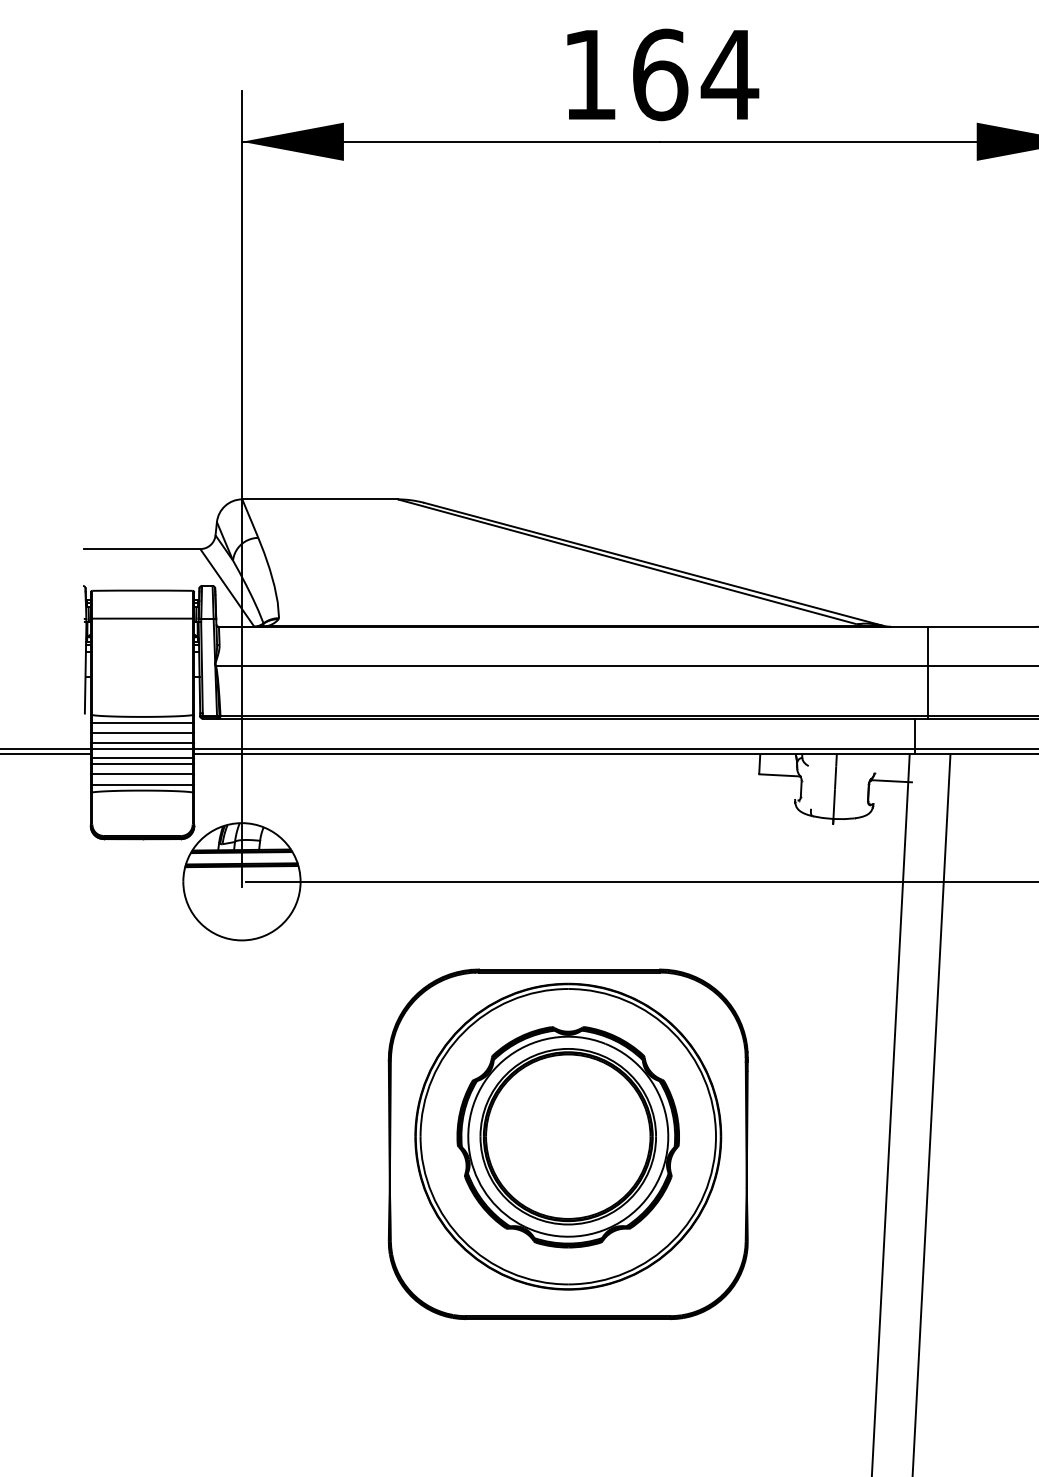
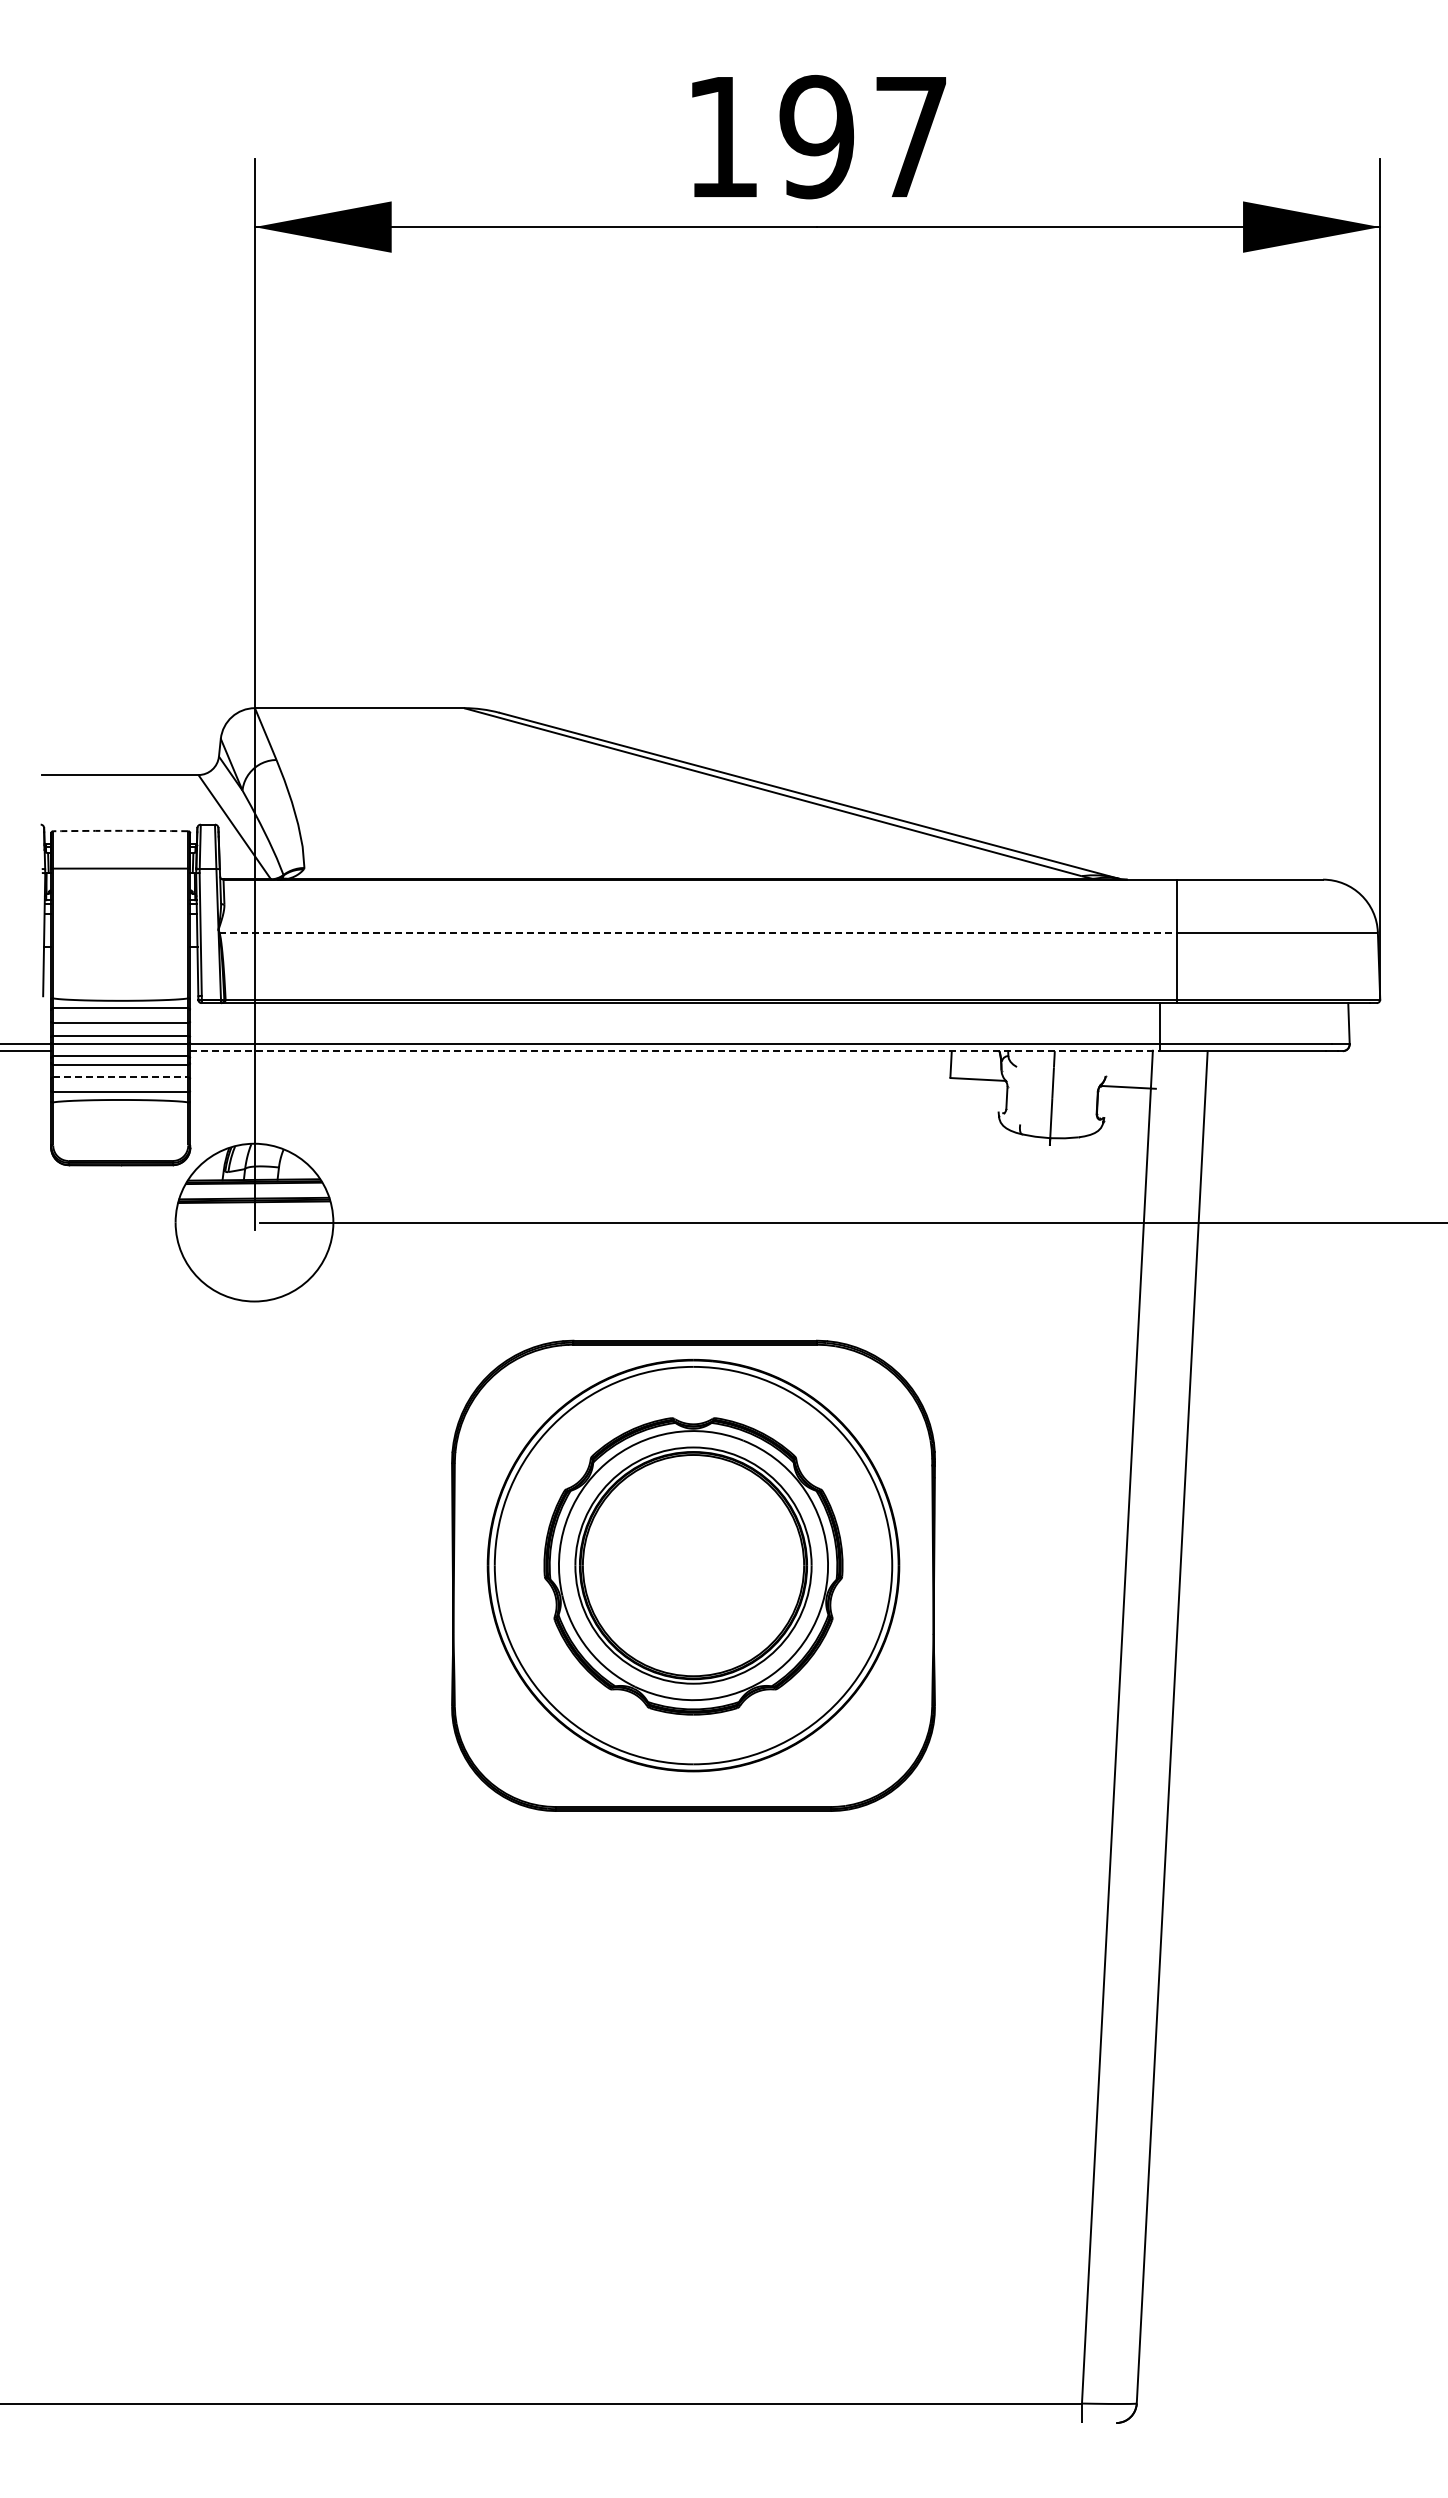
text: (695, 74) -> (864, 136), 164 -> 197
arc: (142, 590) -> (120, 830), solid -> dashed
line: (571, 666) -> (698, 932), solid -> dashed
line: (554, 754) -> (675, 1051), solid -> dashed
line: (142, 773) -> (120, 1077), solid -> dashed

